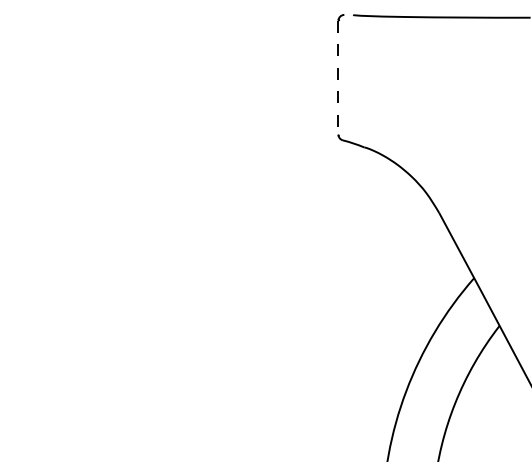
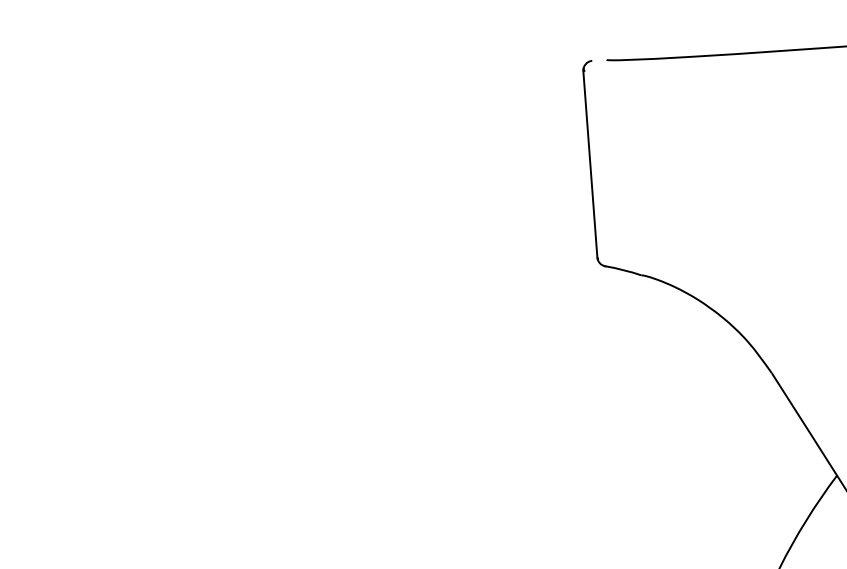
line: (338, 77) -> (590, 163), dashed -> solid

